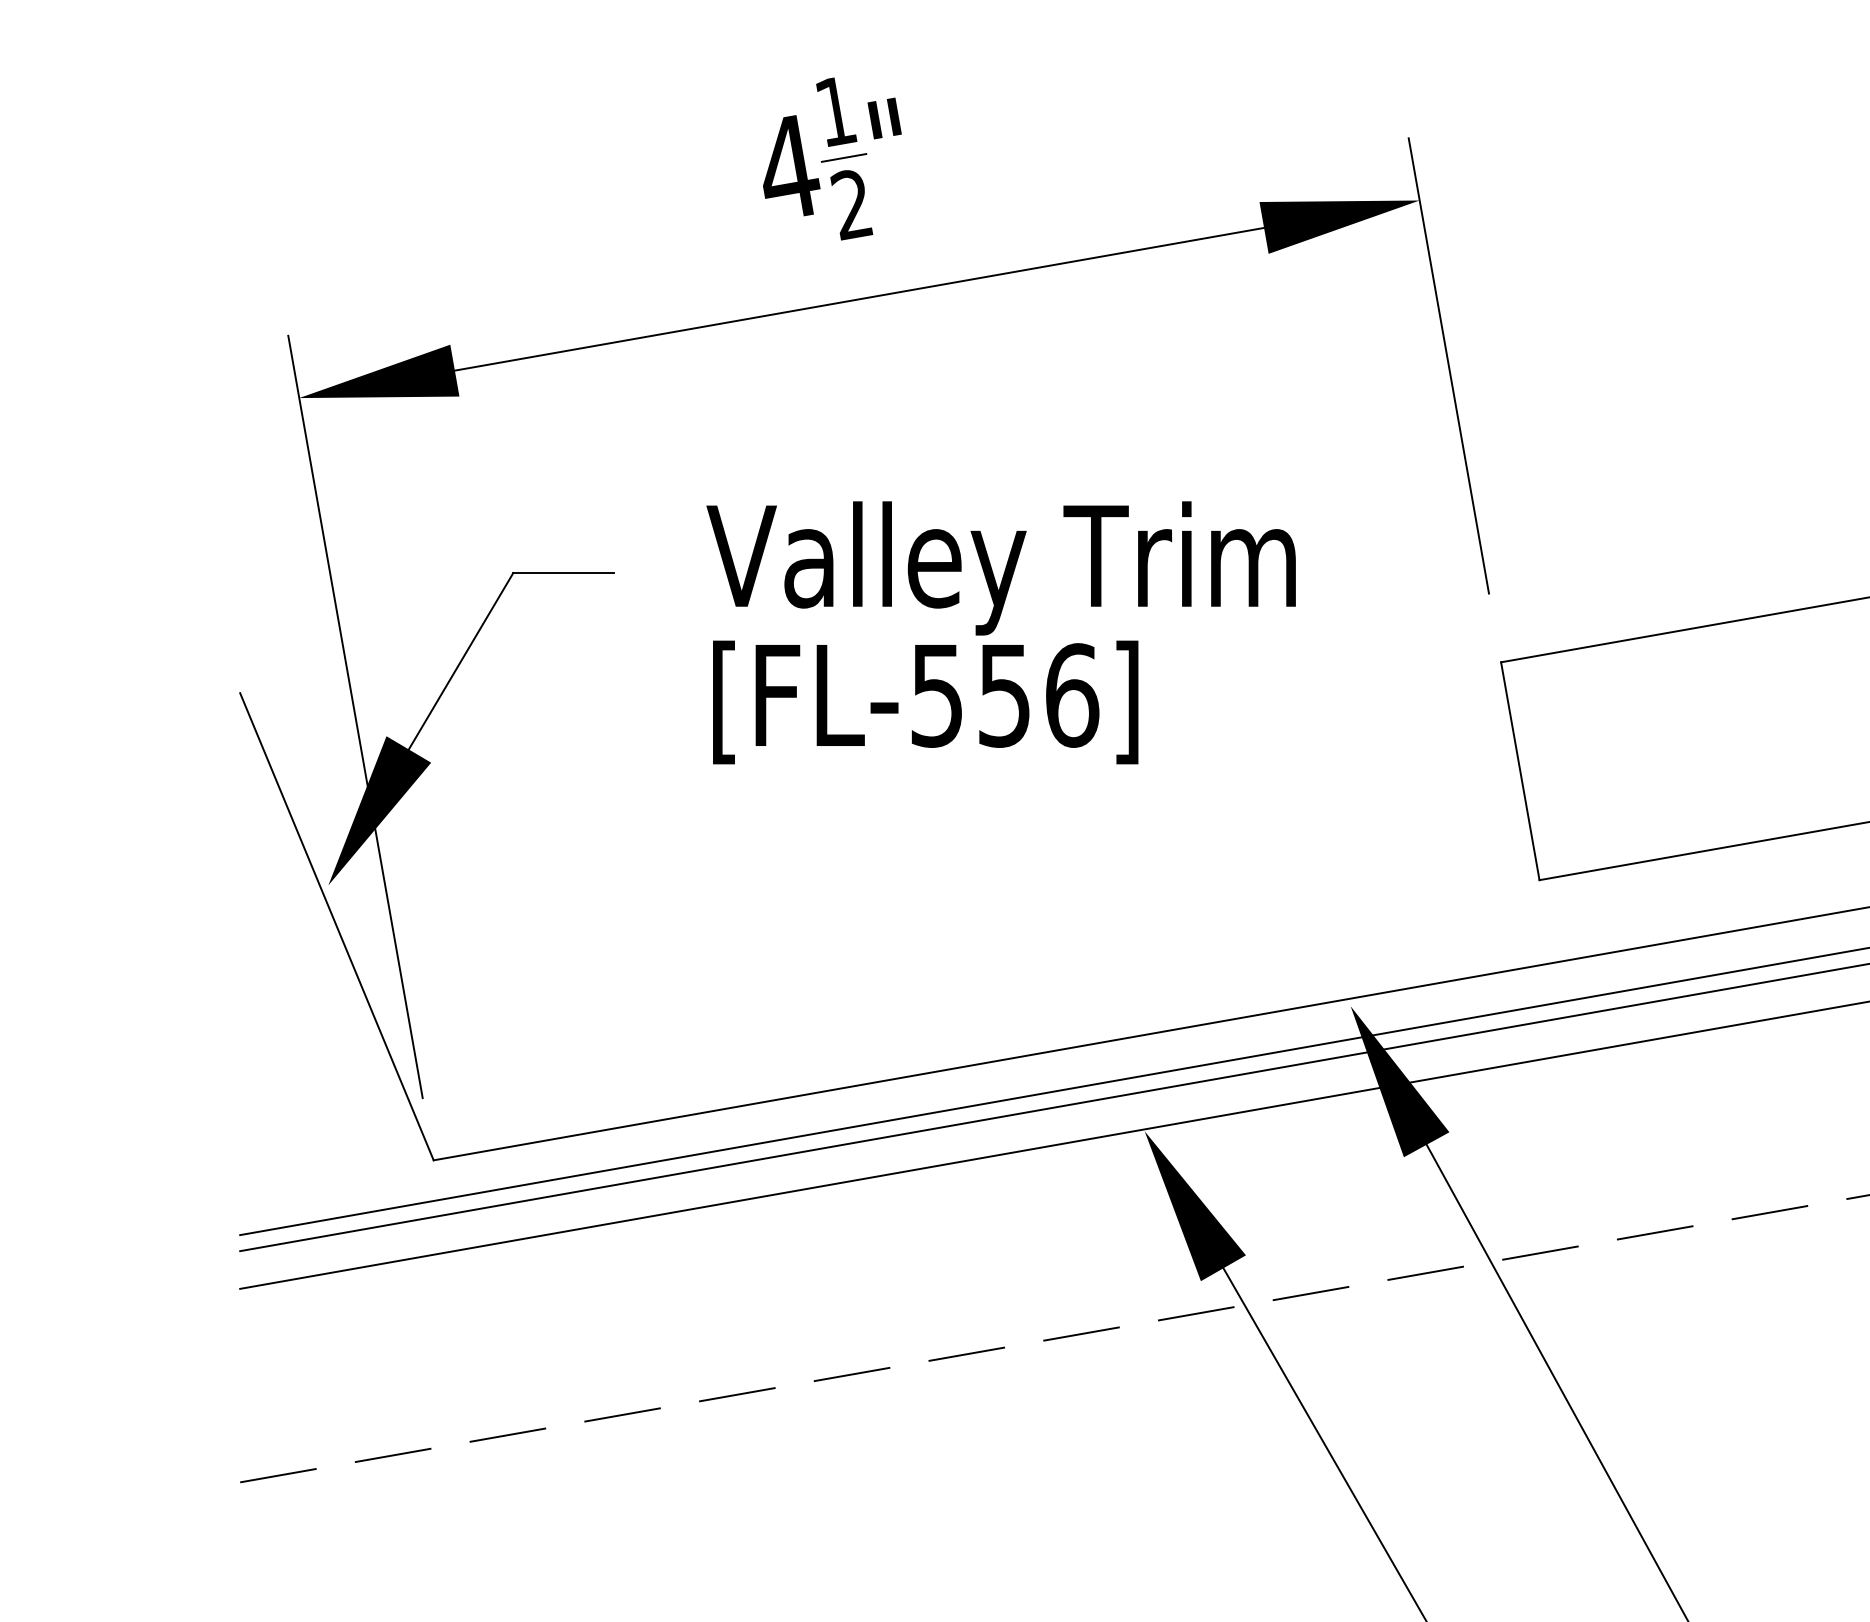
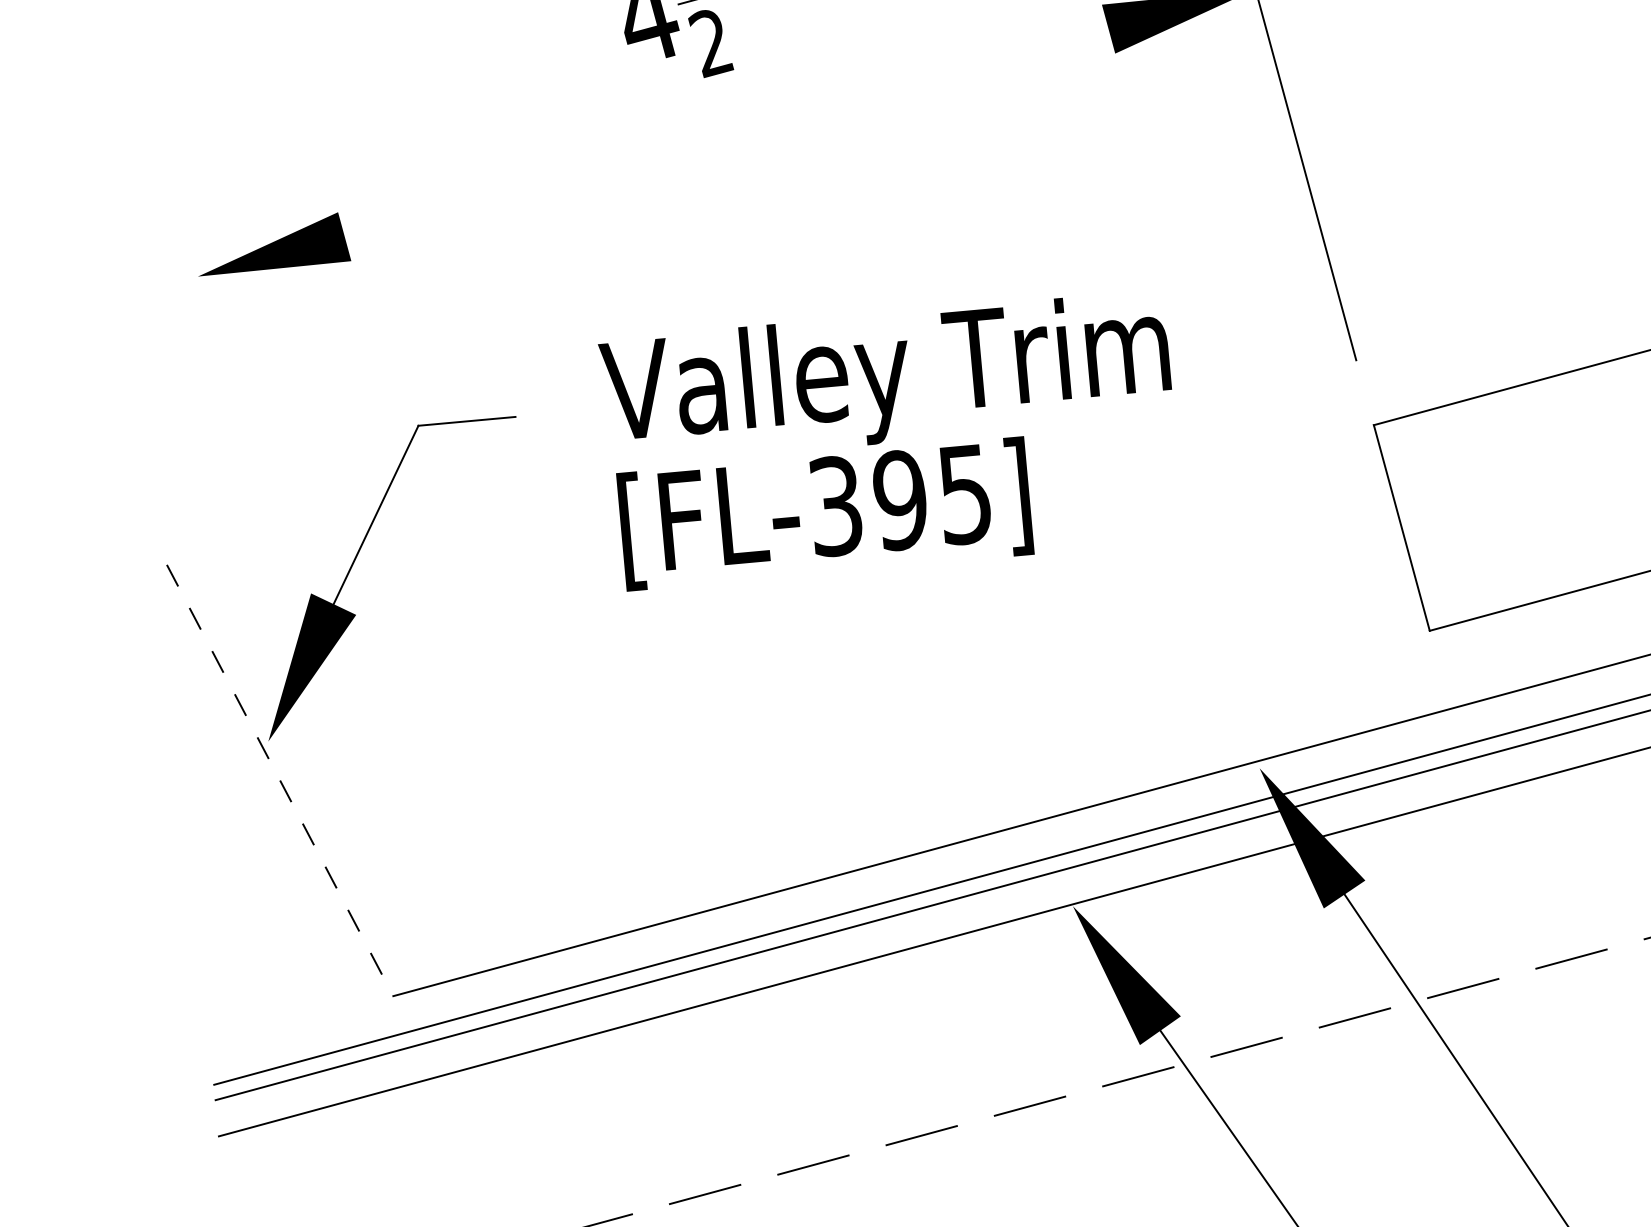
line: (859, 298) -> (726, 132), removed
text: (1005, 695) -> (901, 500), [FL-556] -> [FL-395]
line: (355, 716) -> (279, 577), removed
line: (336, 926) -> (279, 780), solid -> dashed

